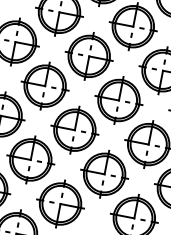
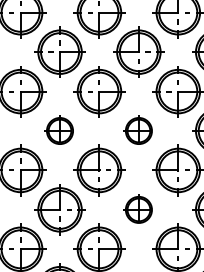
part: (44, 85) -> (59, 130), size x0.6
part: (118, 99) -> (138, 130), size x0.6
part: (104, 173) -> (138, 209), size x0.6

